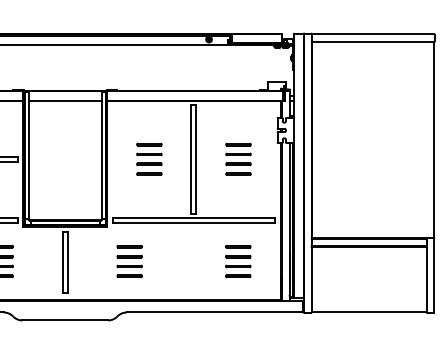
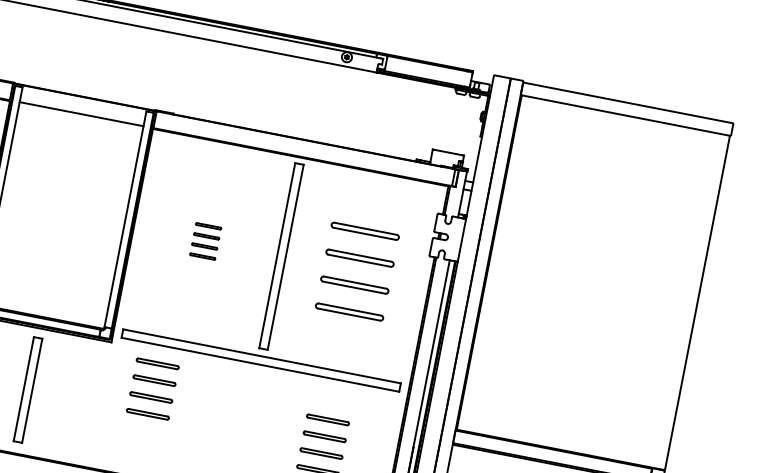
part: (149, 158) -> (206, 240), size x0.6
part: (238, 158) -> (357, 269), size x1.6
part: (129, 261) -> (152, 388), moved

